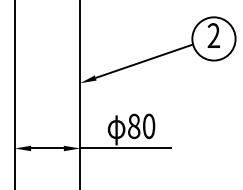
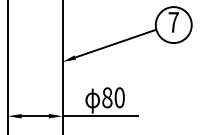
text: (213, 35) -> (173, 22), 2 -> 7

